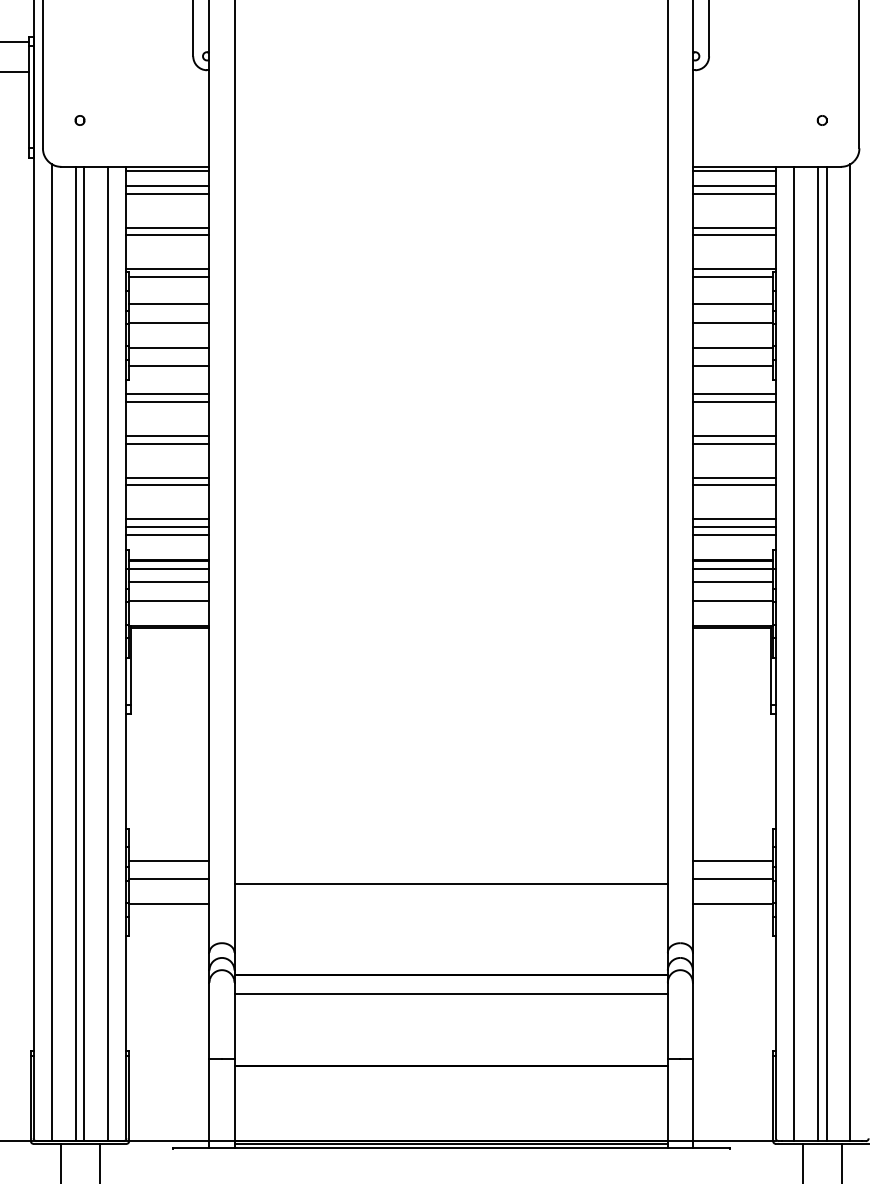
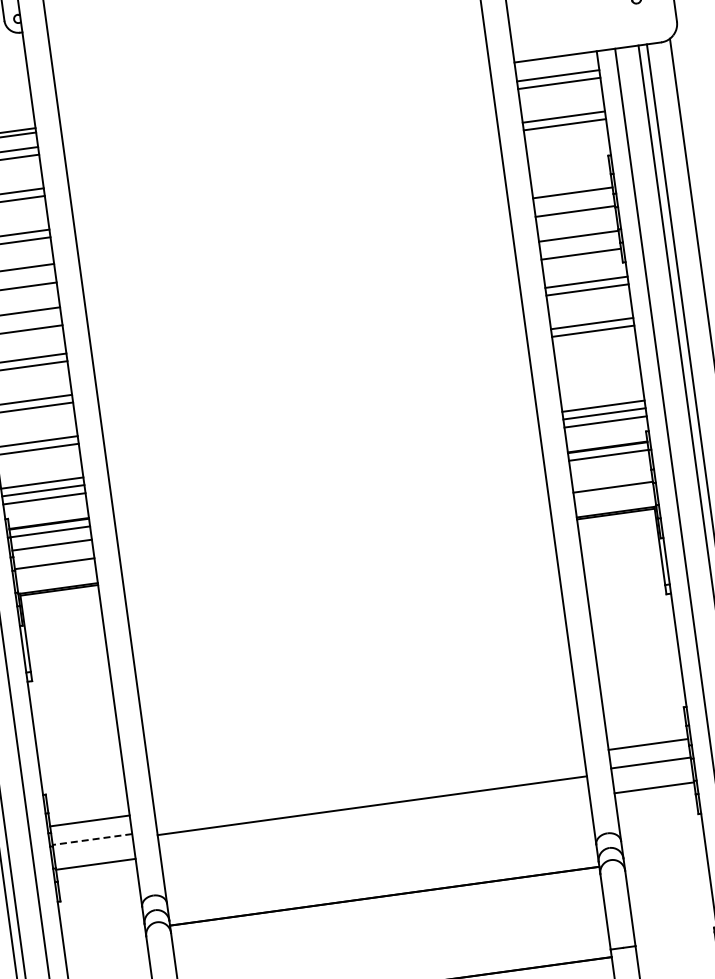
line: (733, 171) -> (555, 61), removed
line: (733, 269) -> (568, 158), removed
line: (732, 277) -> (568, 166), removed
line: (733, 477) -> (596, 364), removed
line: (733, 485) -> (597, 372), removed
line: (732, 582) -> (610, 468), removed
line: (168, 879) -> (91, 839), solid -> dashed
line: (450, 994) -> (386, 915), removed

